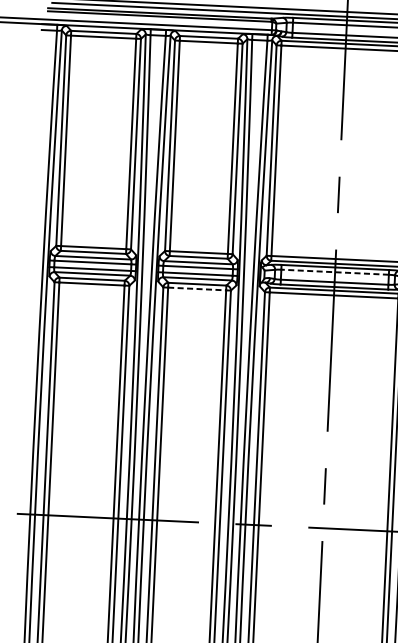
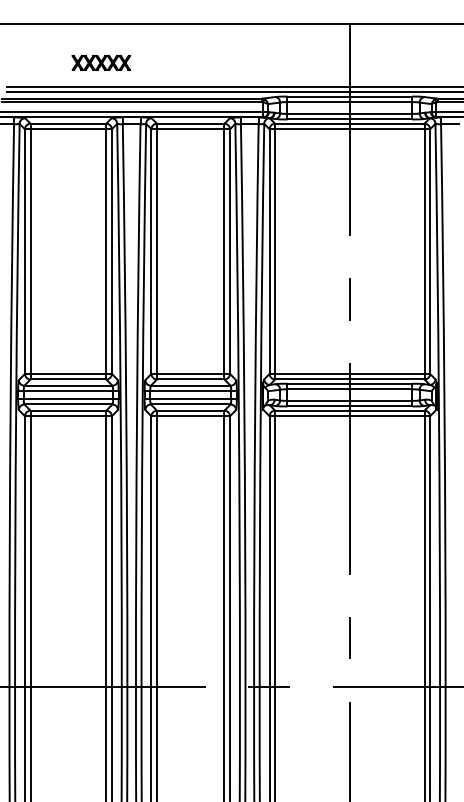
line: (334, 272) -> (349, 389), dashed -> solid
line: (196, 289) -> (190, 416), dashed -> solid

